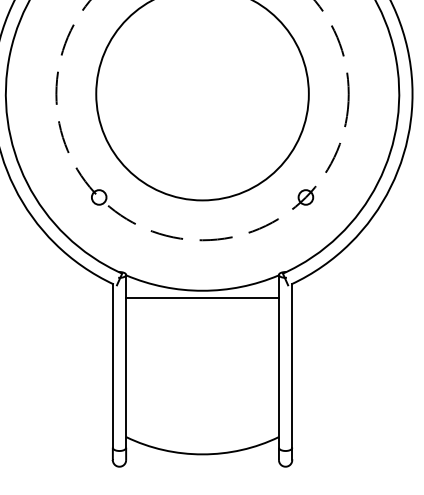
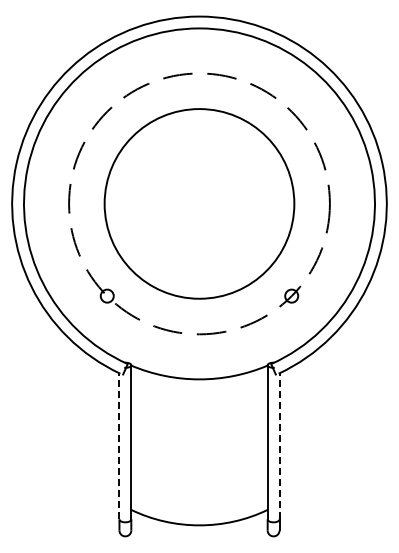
line: (202, 297) -> (199, 385), removed
line: (112, 364) -> (119, 445), solid -> dashed
line: (292, 364) -> (279, 445), solid -> dashed

